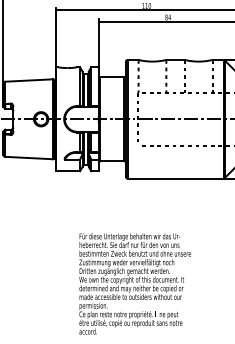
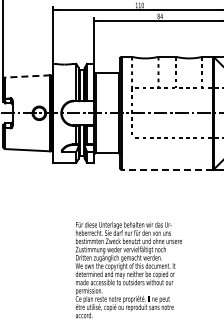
line: (28, 80) -> (27, 76), solid -> dashed
line: (175, 178) -> (167, 169), solid -> dashed

